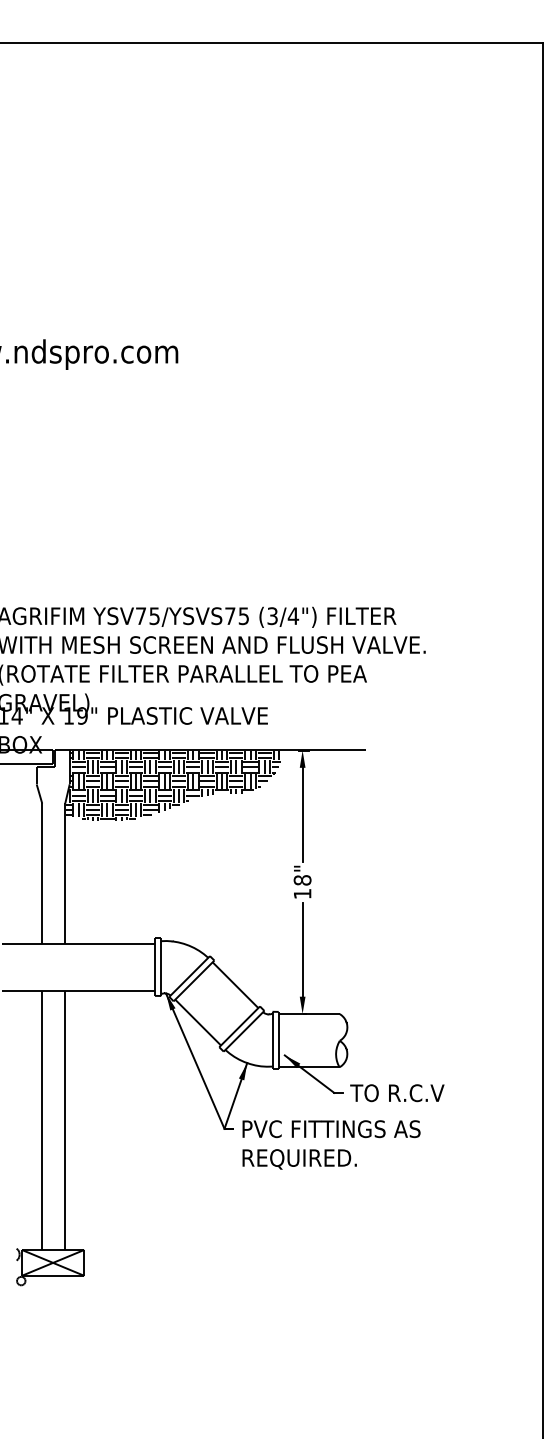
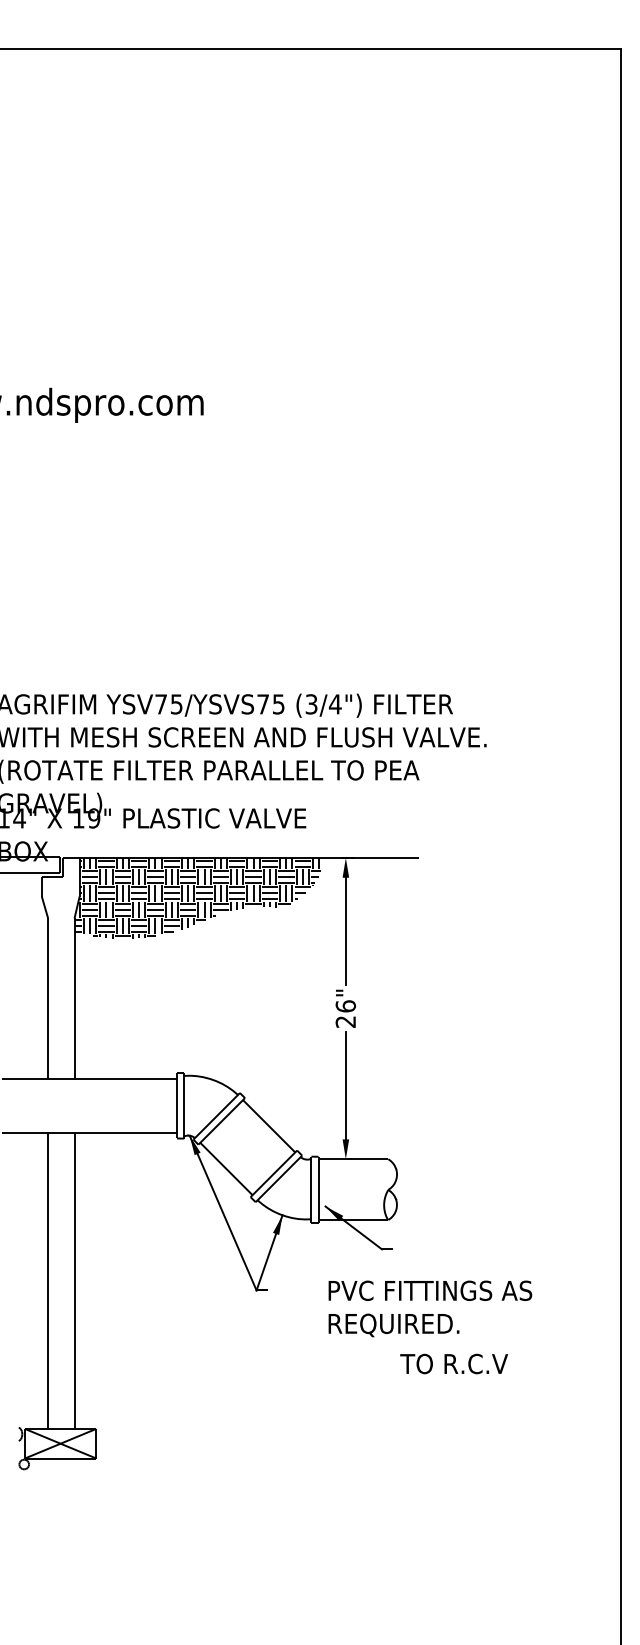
text: (302, 887) -> (345, 1014), 18" -> 26"
text: (397, 1093) -> (454, 1364), moved
text: (331, 1144) -> (430, 1308), moved

